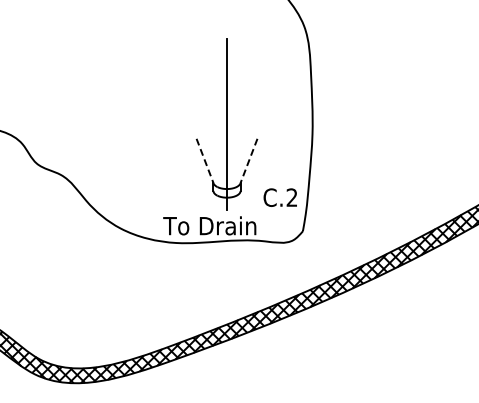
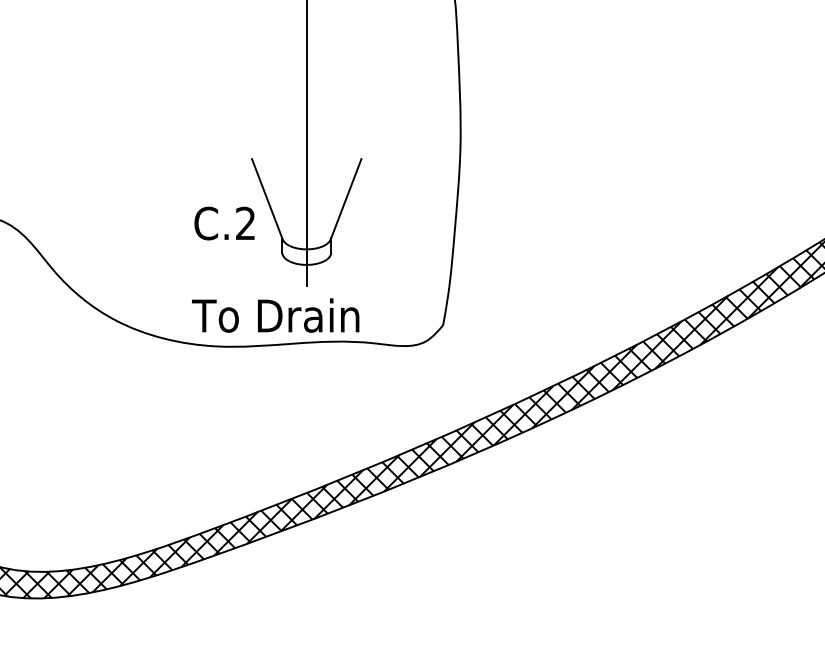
line: (205, 161) -> (268, 199), dashed -> solid
line: (248, 161) -> (345, 199), dashed -> solid
text: (279, 197) -> (223, 223), moved

